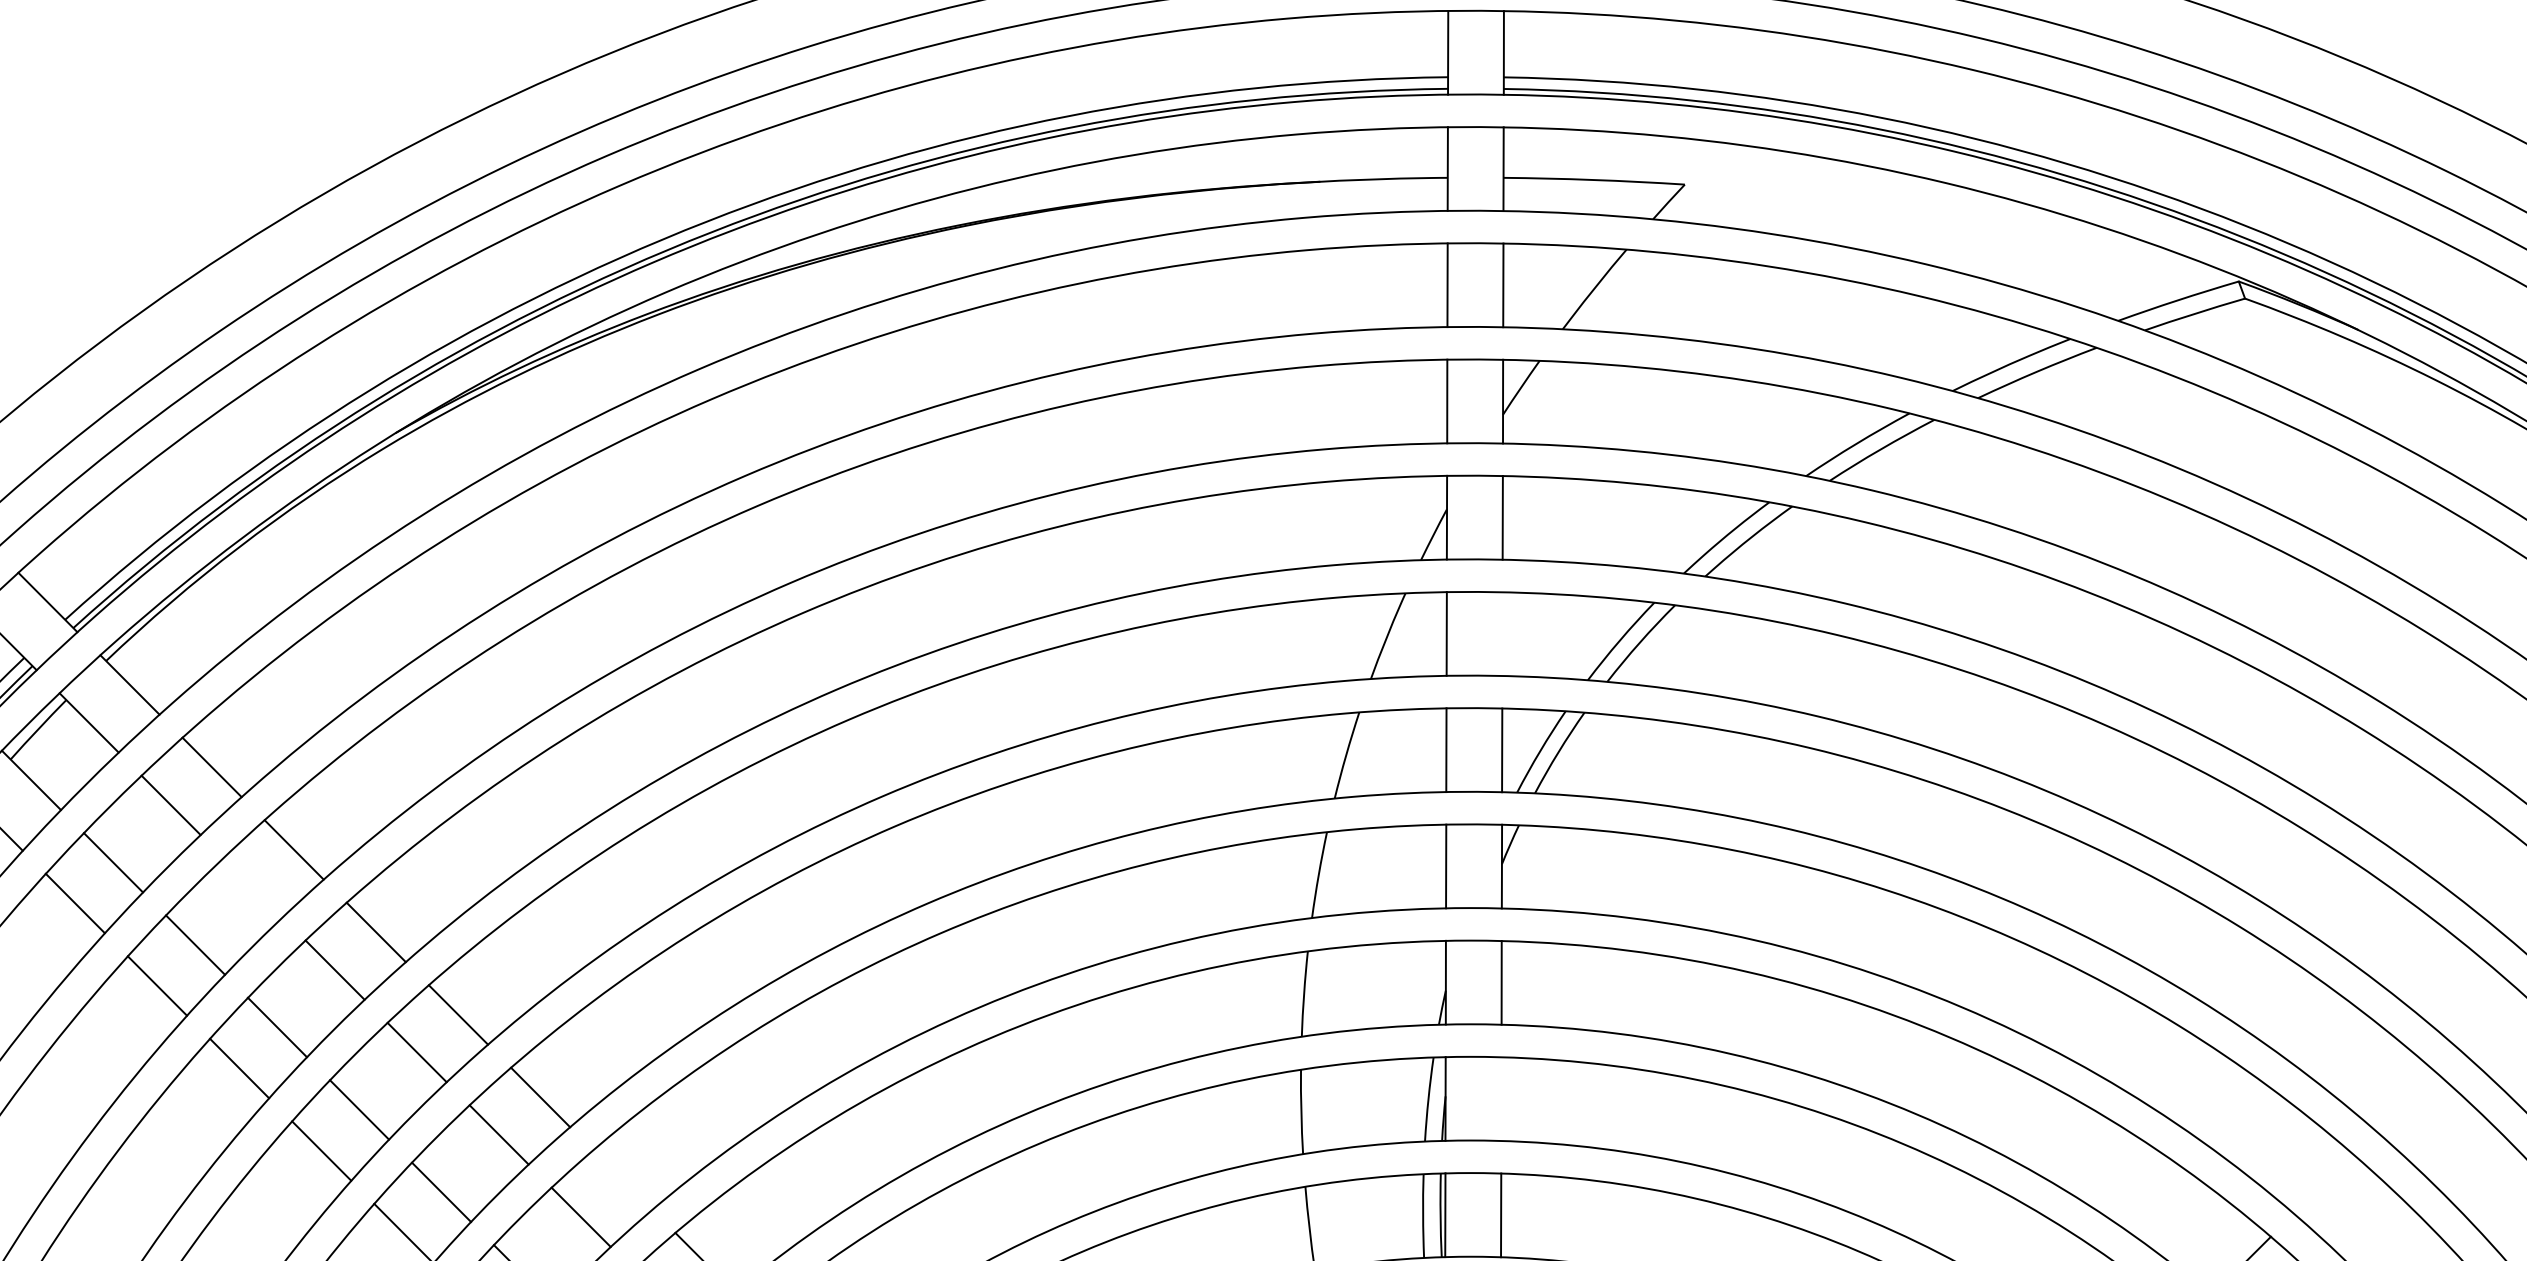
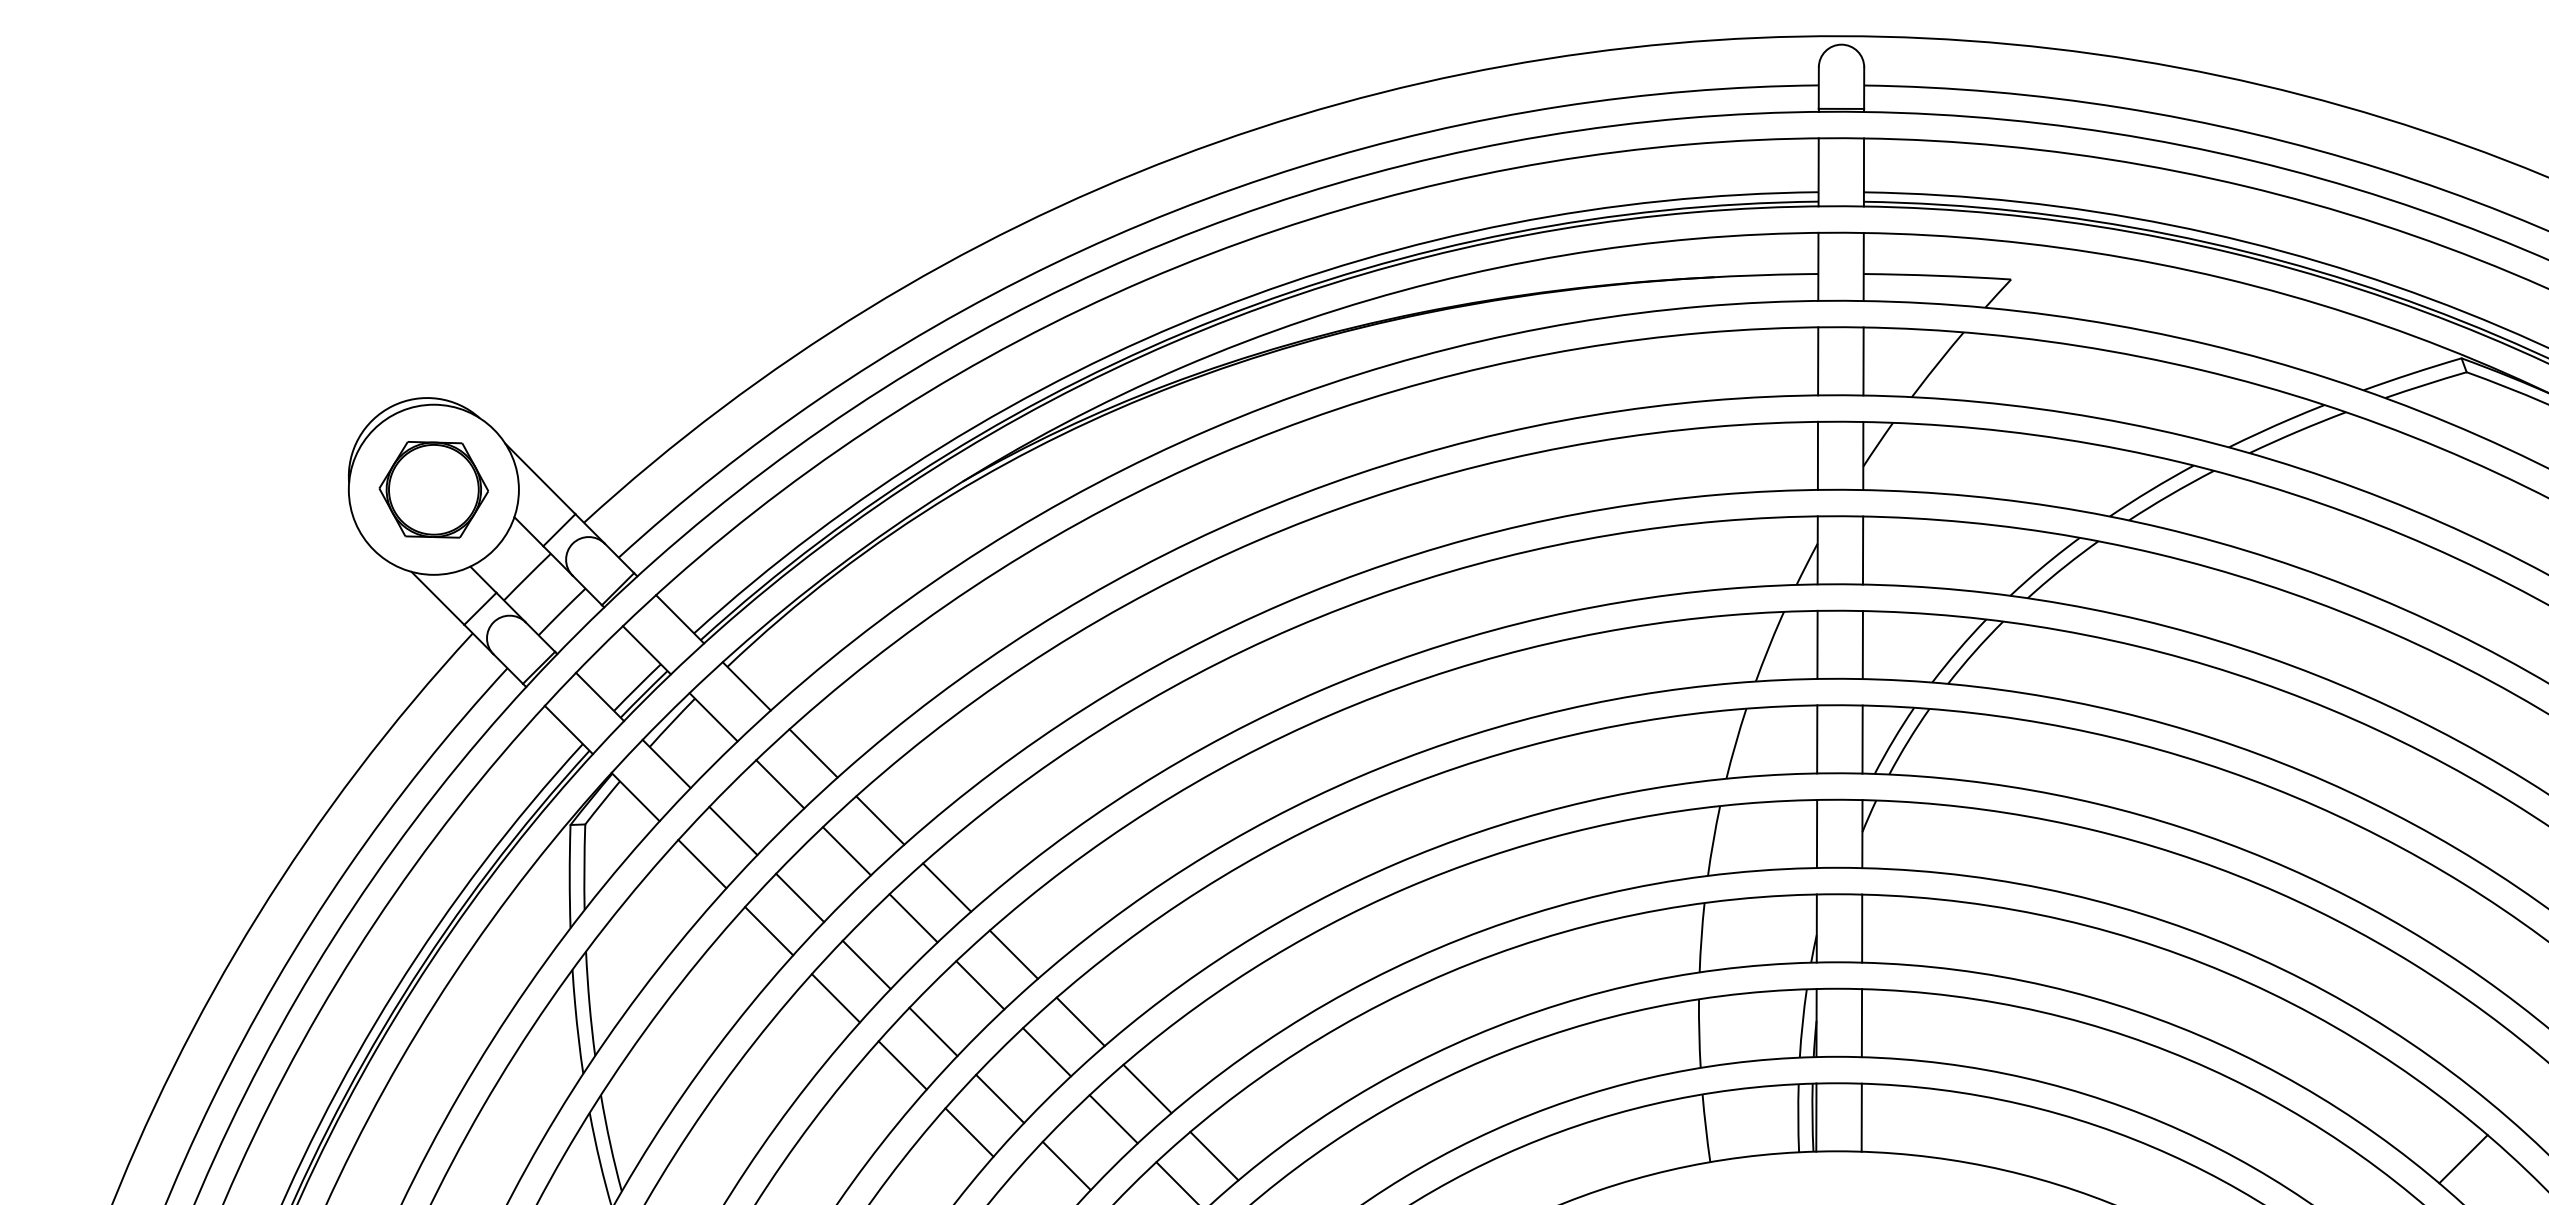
line: (1502, 633) -> (1862, 644), added
line: (252, 888) -> (846, 851), added
line: (1500, 1099) -> (1861, 1023), added
line: (622, 1179) -> (1147, 1088), added

